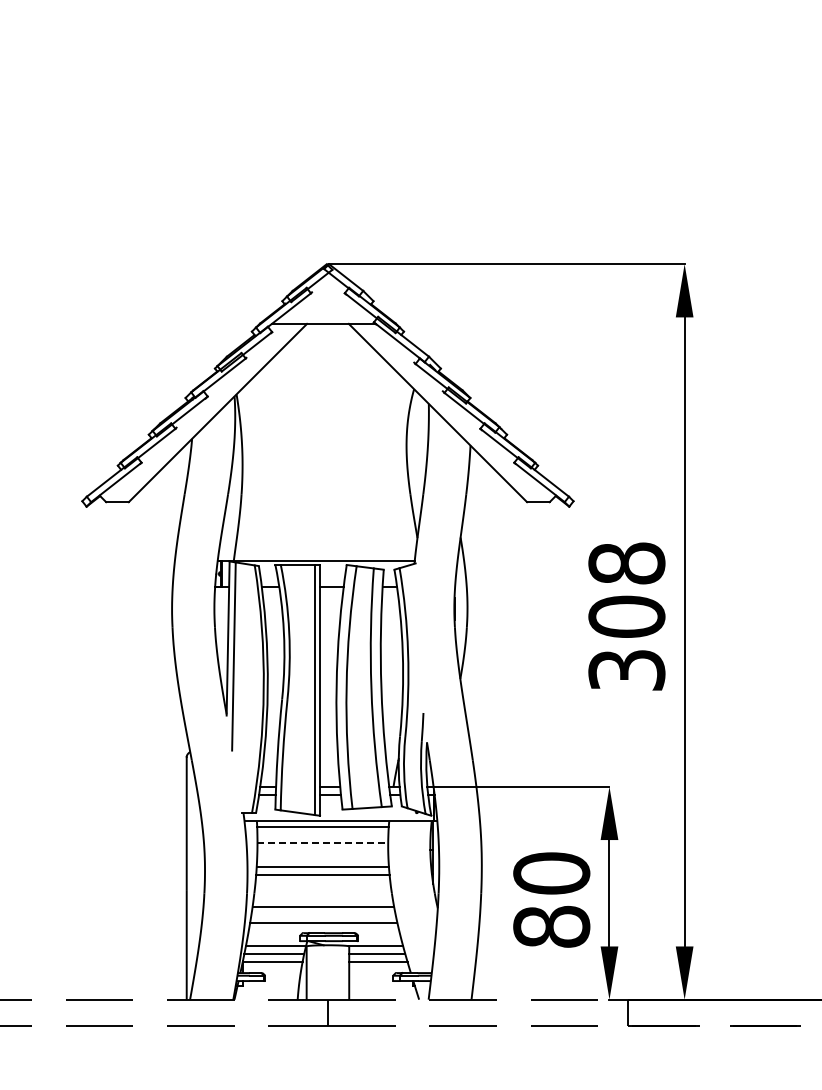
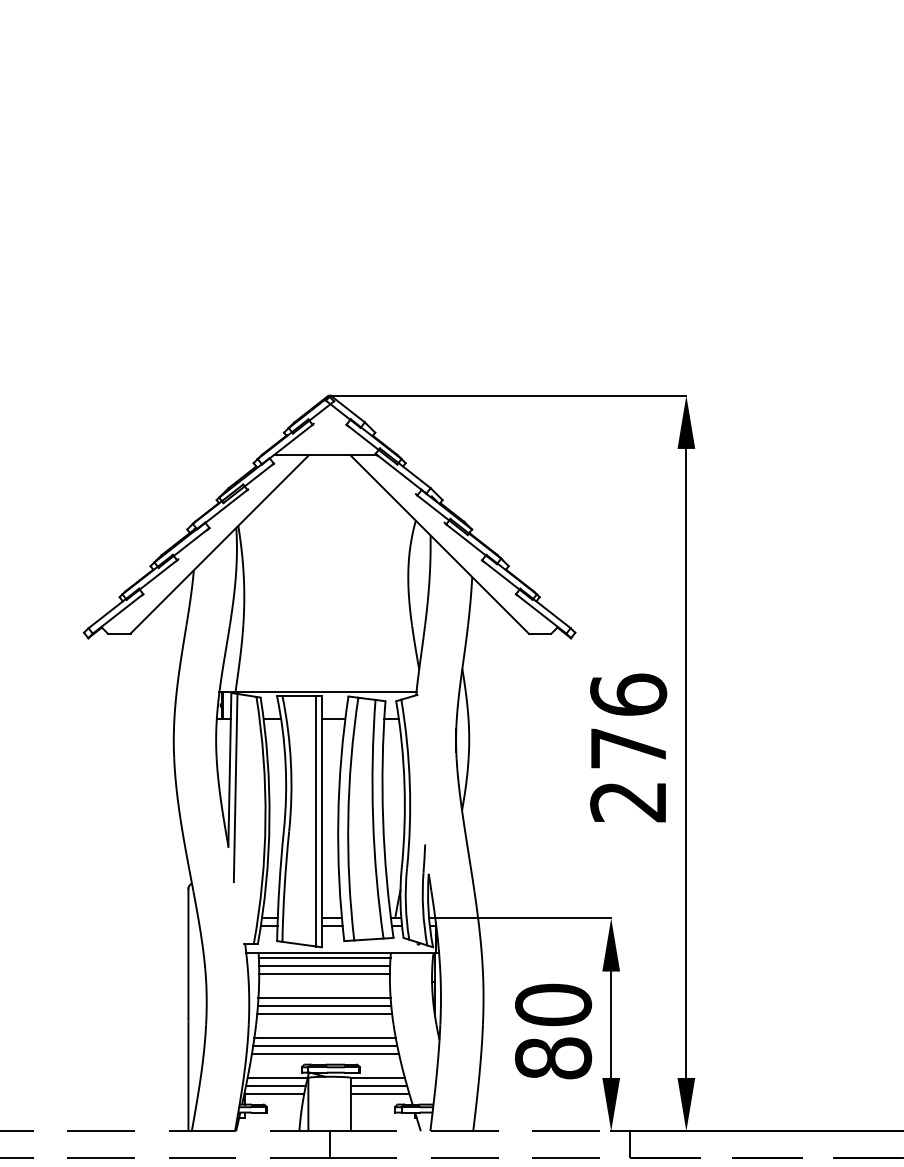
text: (626, 616) -> (628, 747), 308 -> 276
line: (322, 835) -> (324, 966), added
line: (323, 843) -> (325, 974), dashed -> solid
line: (322, 883) -> (324, 1014), added
line: (323, 915) -> (325, 1046), added

